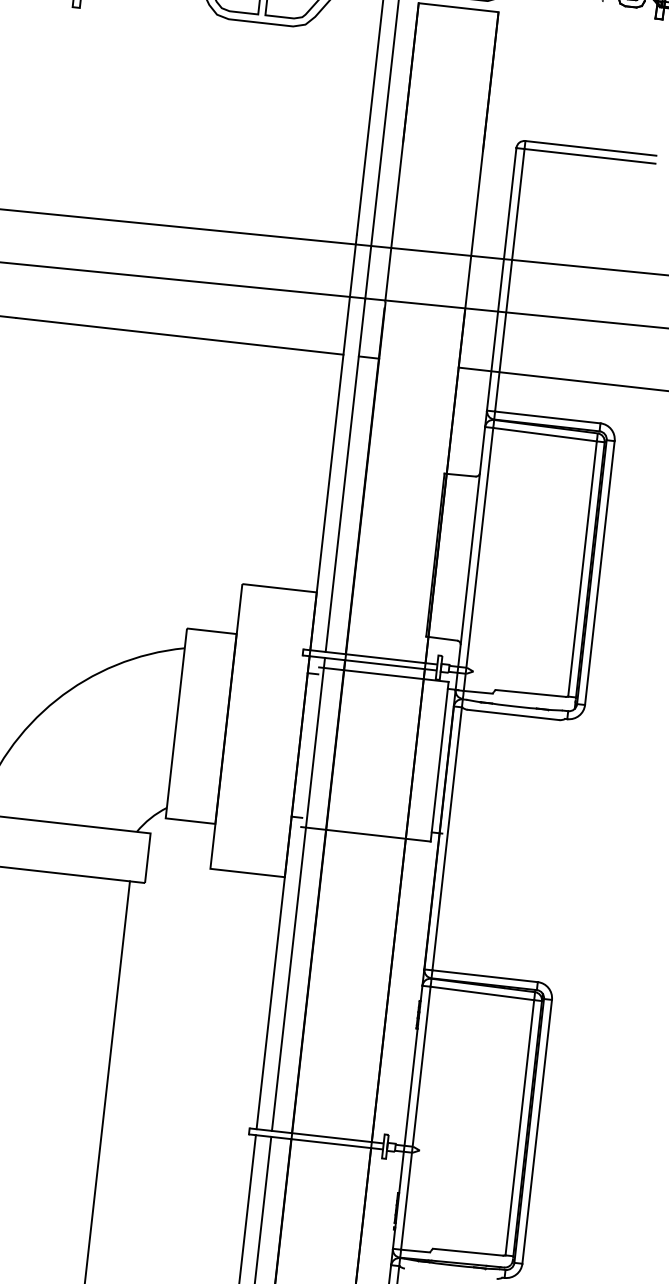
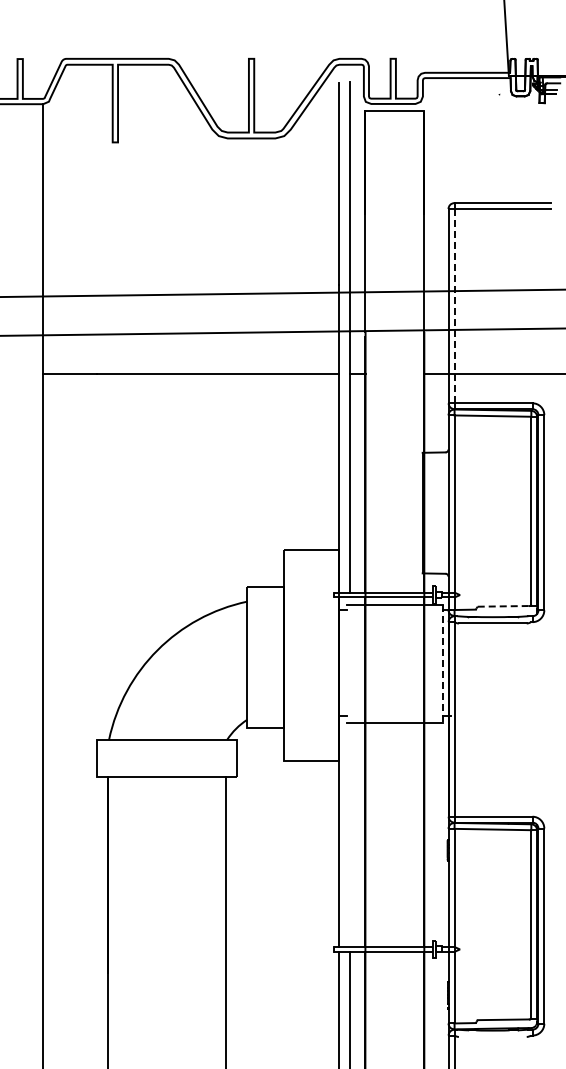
line: (509, 280) -> (454, 306), solid -> dashed
line: (531, 693) -> (504, 606), solid -> dashed
line: (439, 762) -> (442, 664), solid -> dashed
line: (298, 894) -> (350, 772), removed

